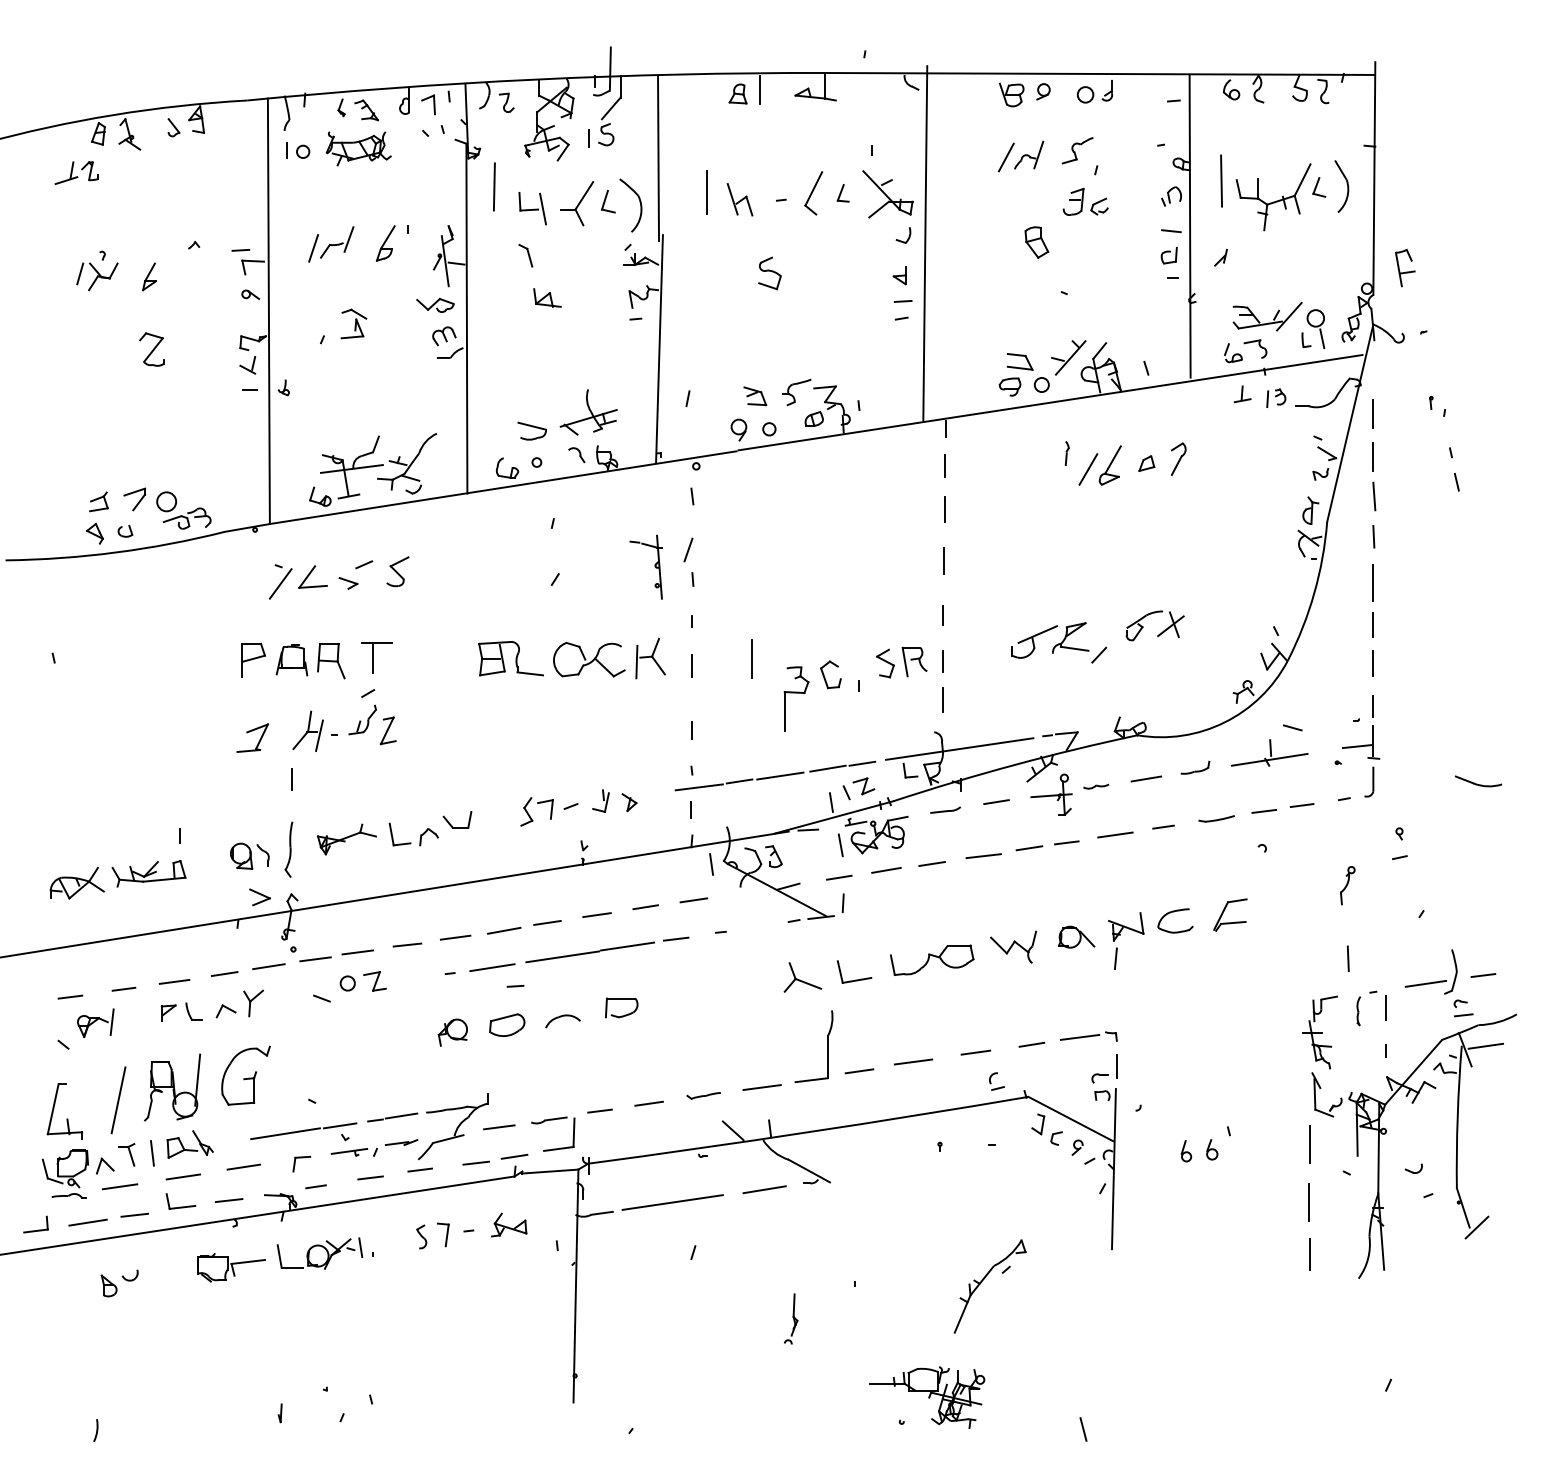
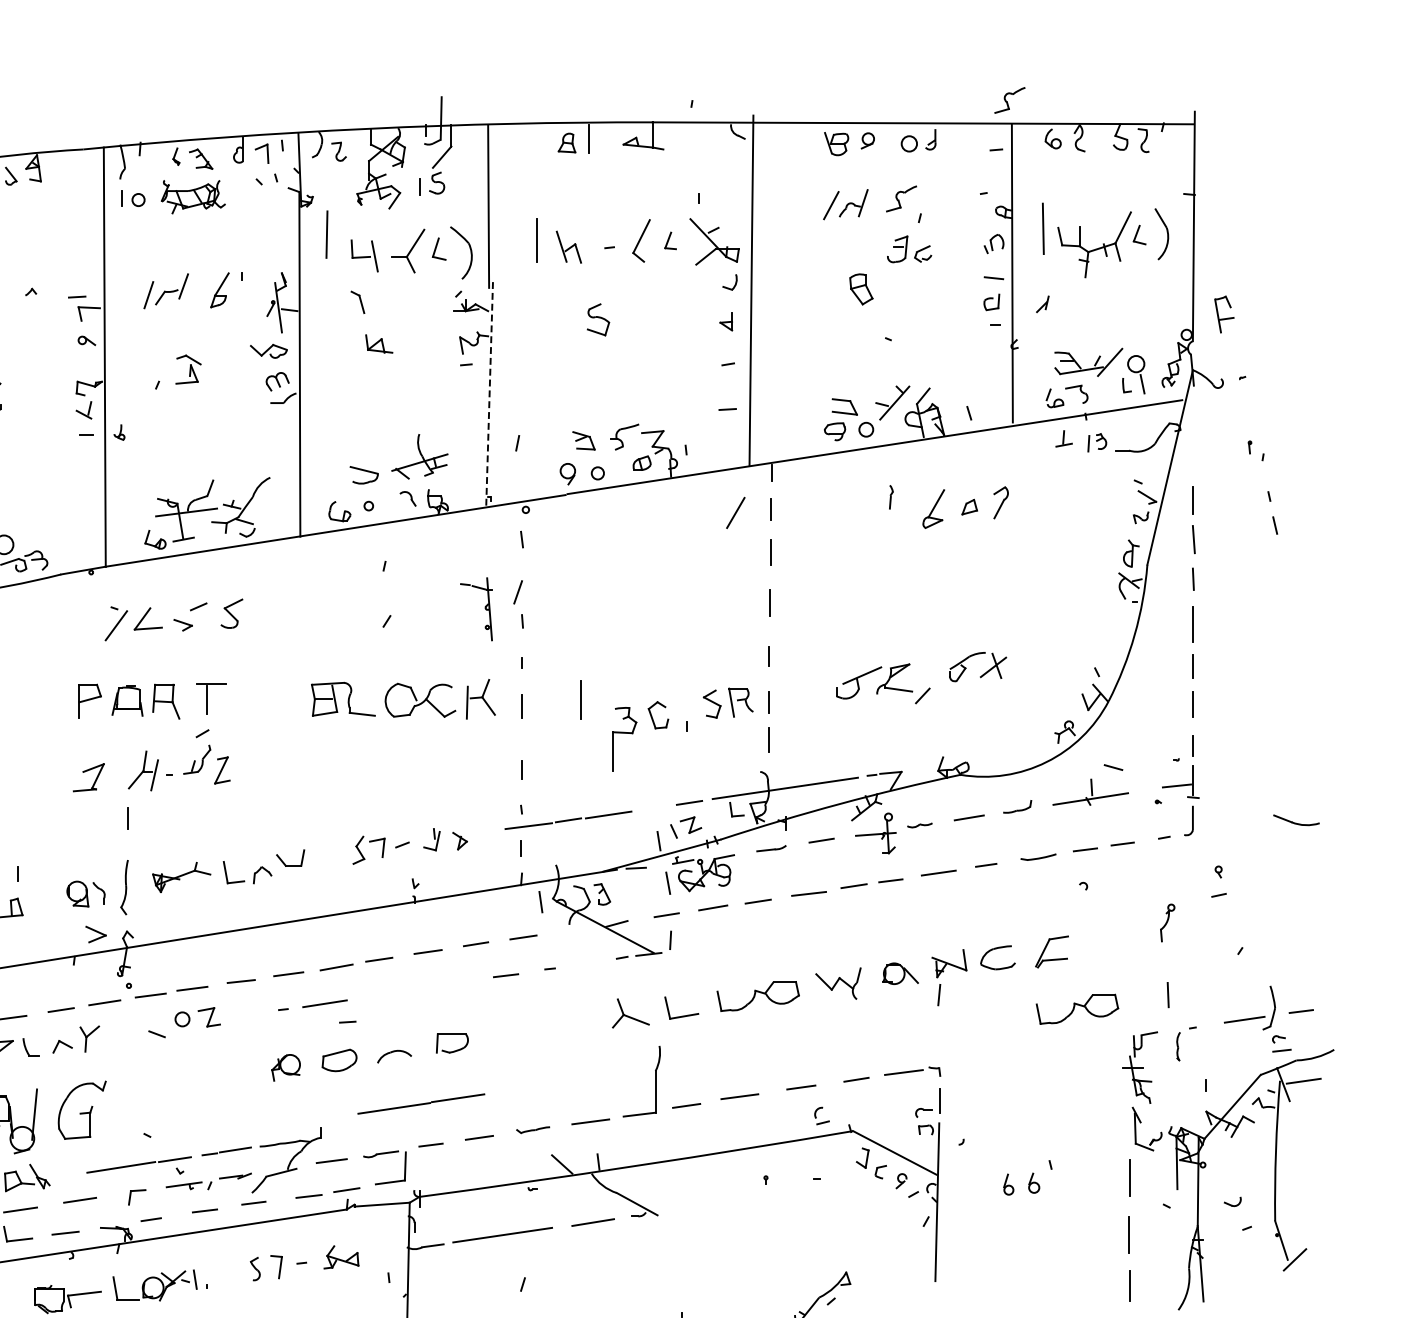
part: (1187, 50) -> (1009, 100), added
line: (902, 301) -> (727, 409), moved
line: (659, 349) -> (489, 394), solid -> dashed
line: (1373, 413) -> (1193, 457), removed
line: (1088, 469) -> (735, 512), moved
line: (827, 768) -> (655, 807), removed
line: (589, 952) -> (420, 1104), moved
part: (1256, 973) -> (1077, 1009), added
line: (1386, 1007) -> (1205, 1043), removed

